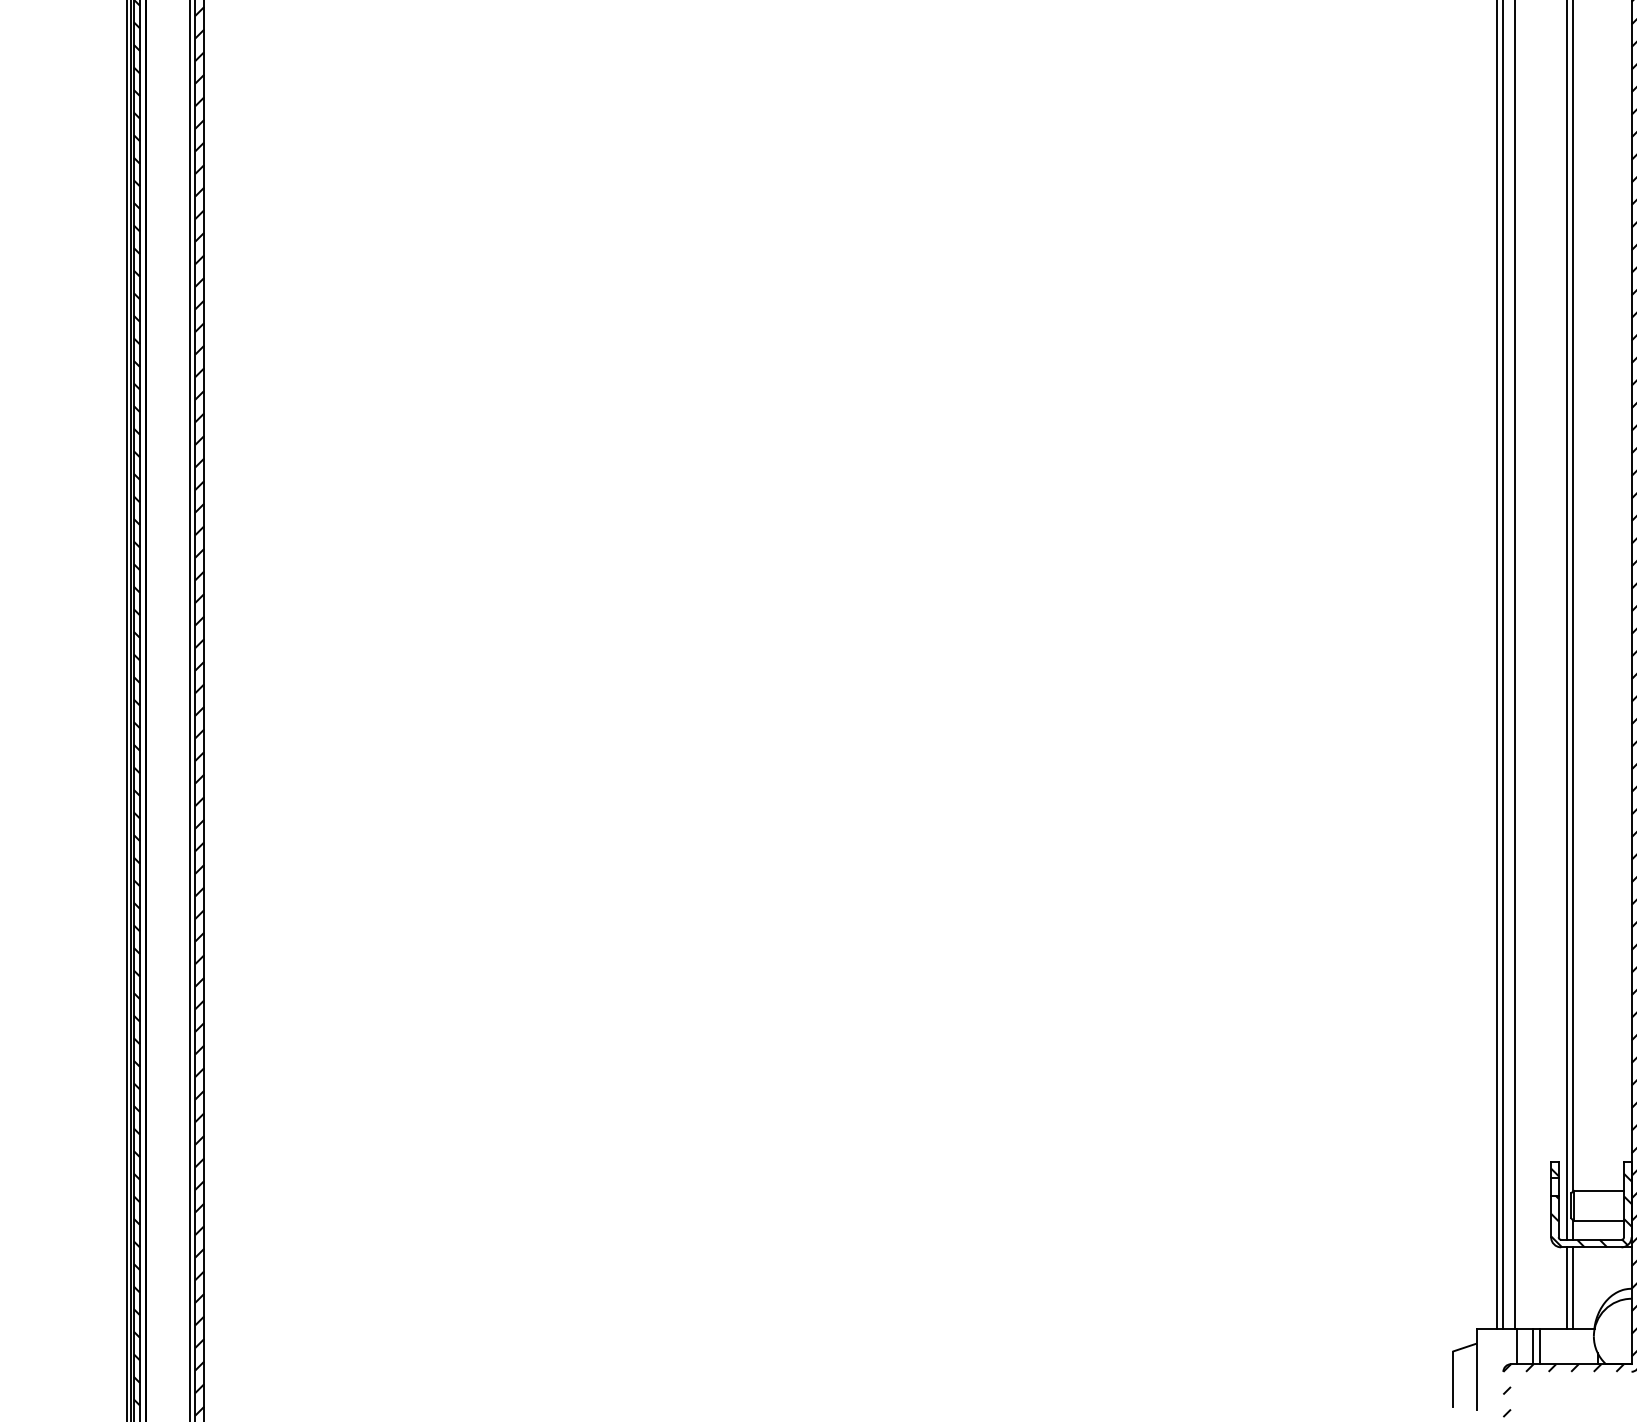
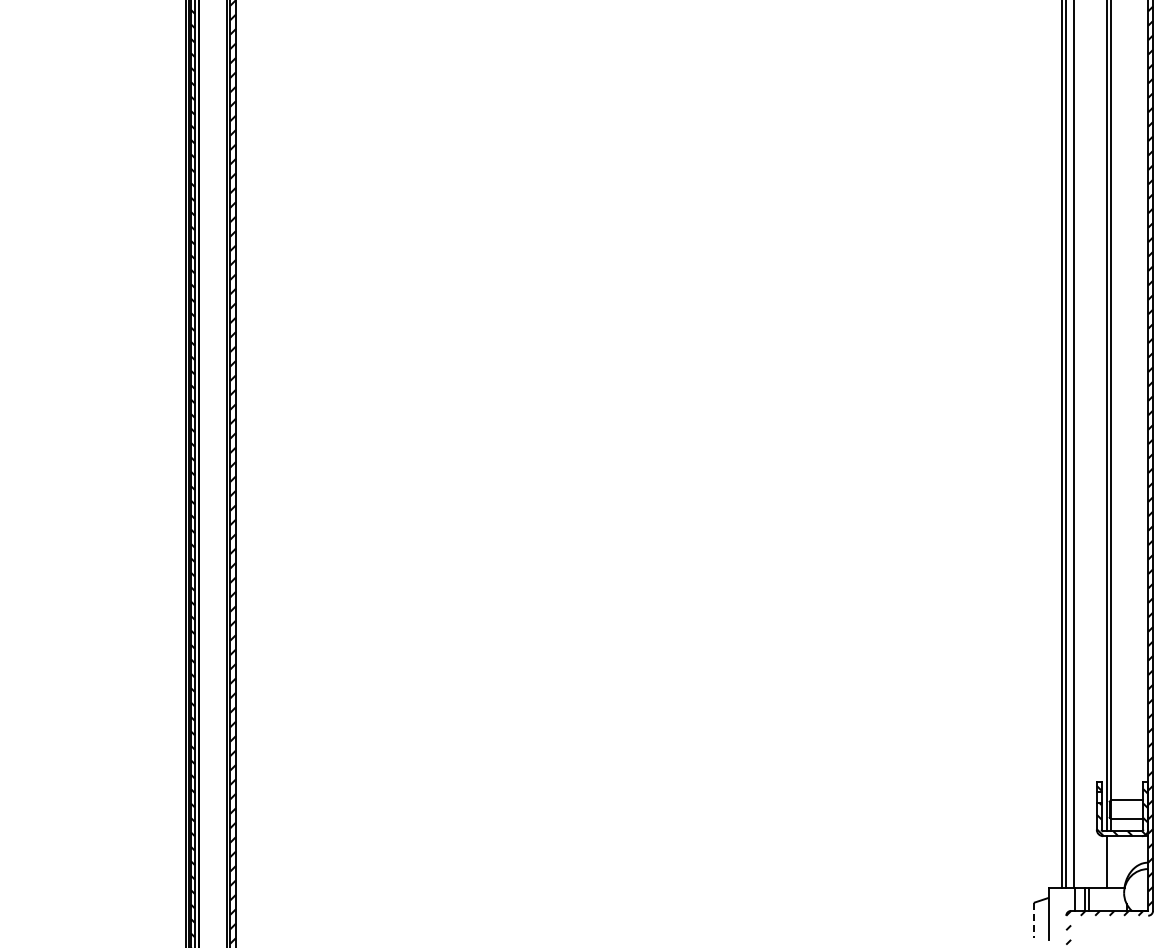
line: (1572, 1288) -> (1110, 862), removed
line: (1452, 1379) -> (1033, 920), solid -> dashed

